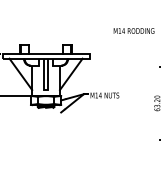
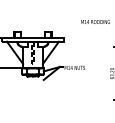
line: (46, 90) -> (33, 64), solid -> dashed

